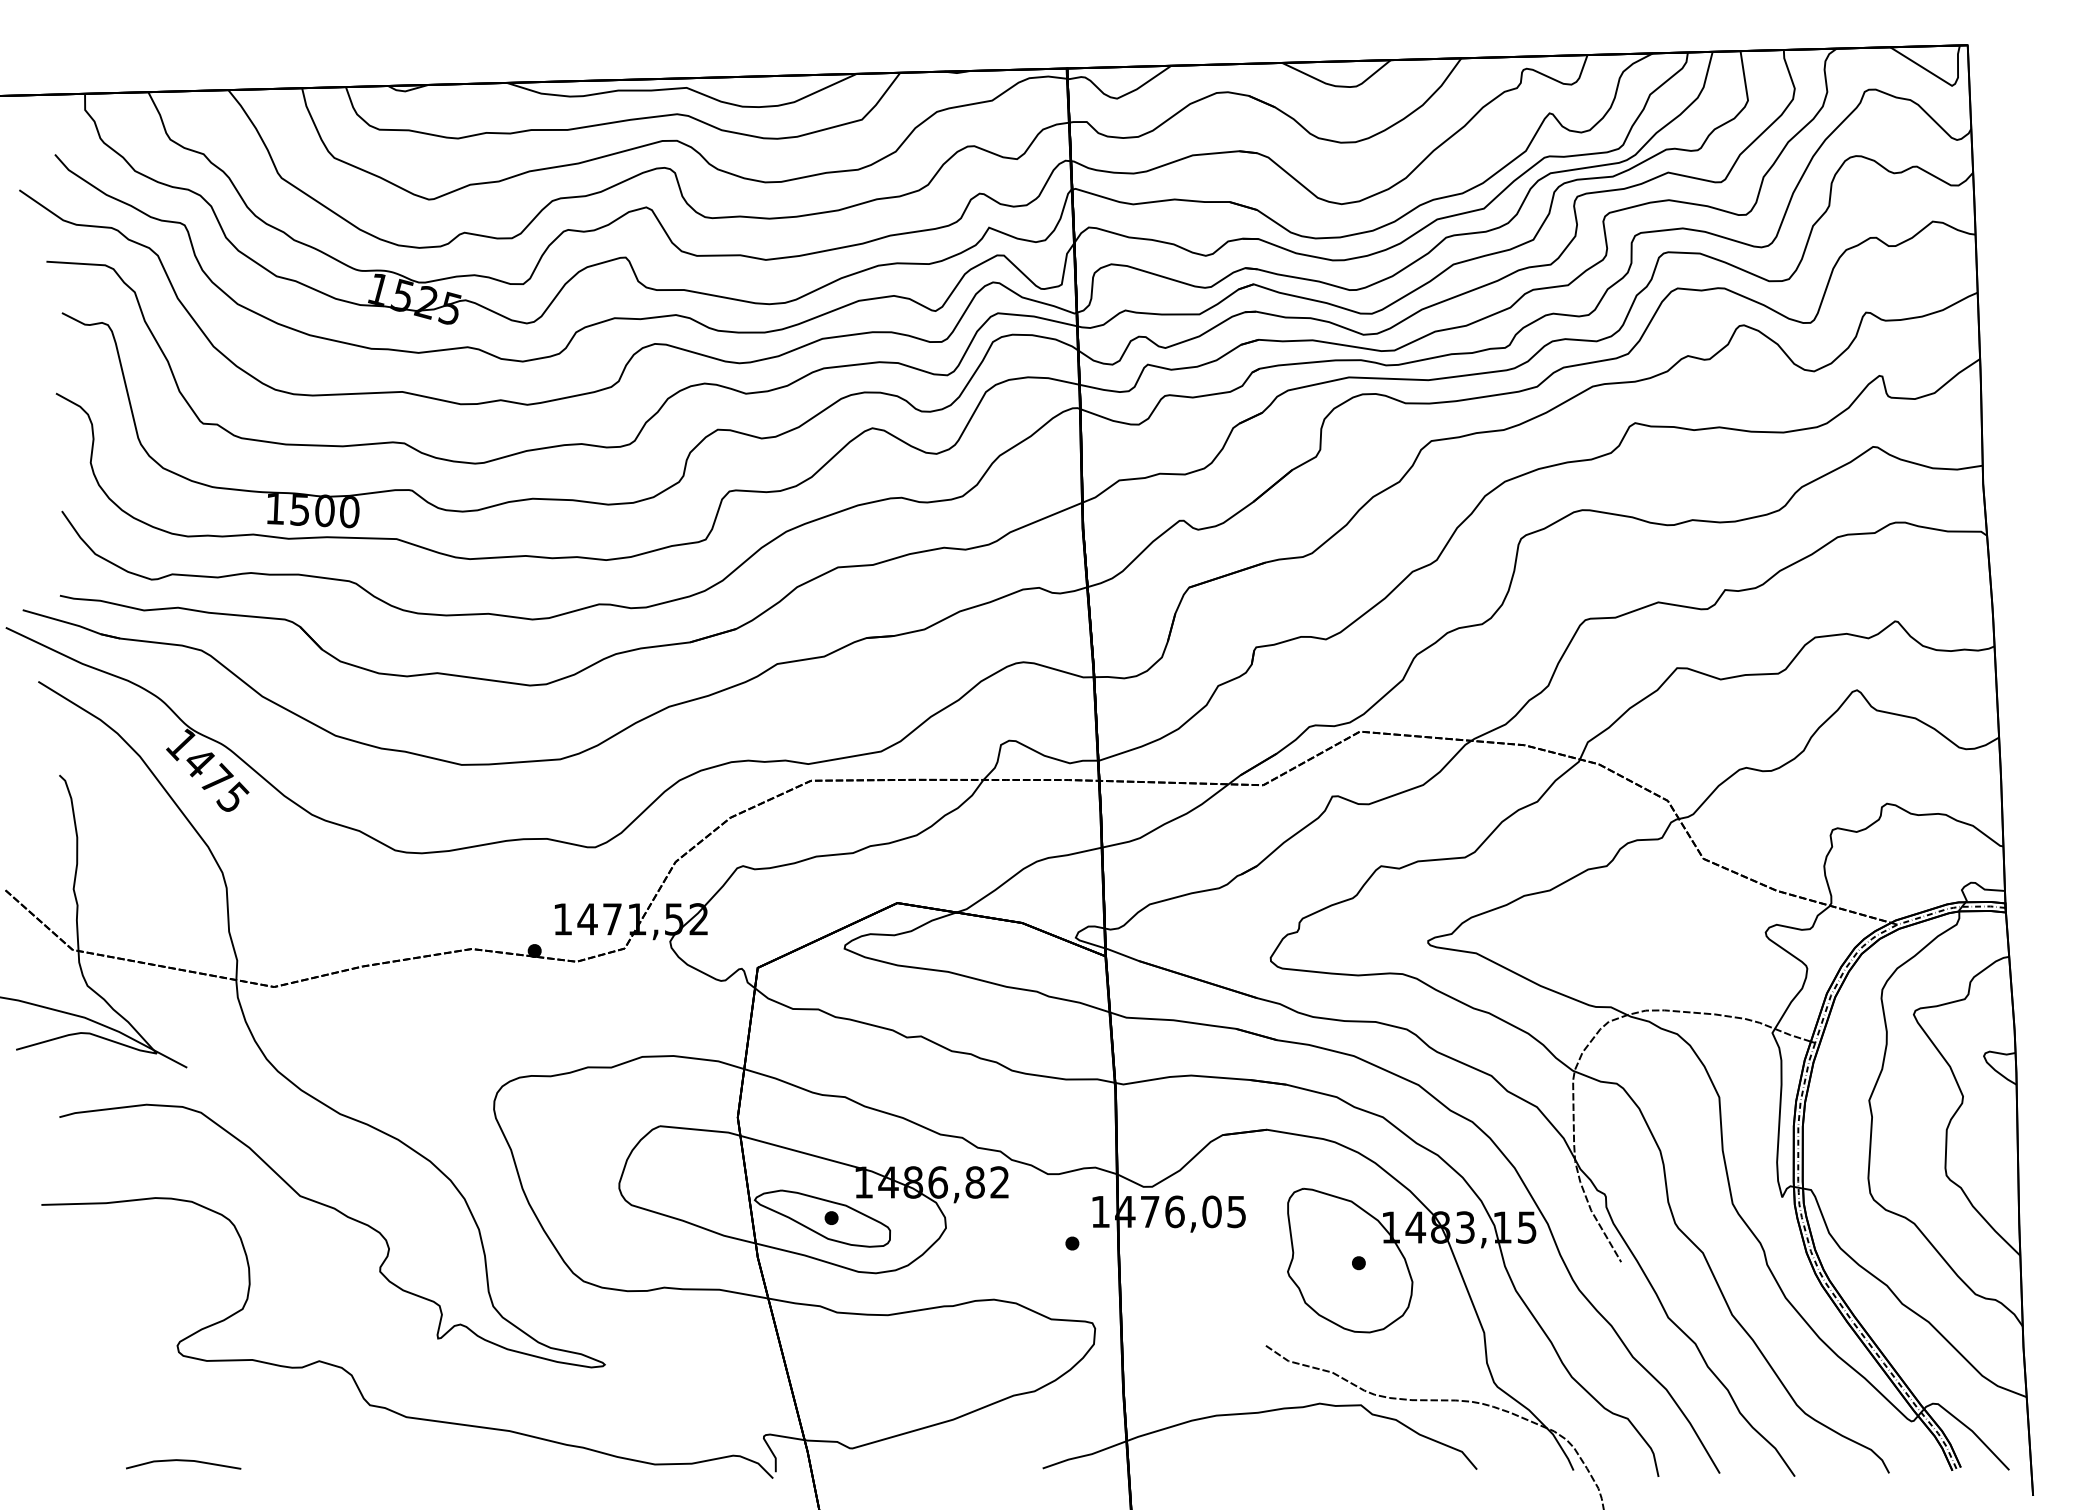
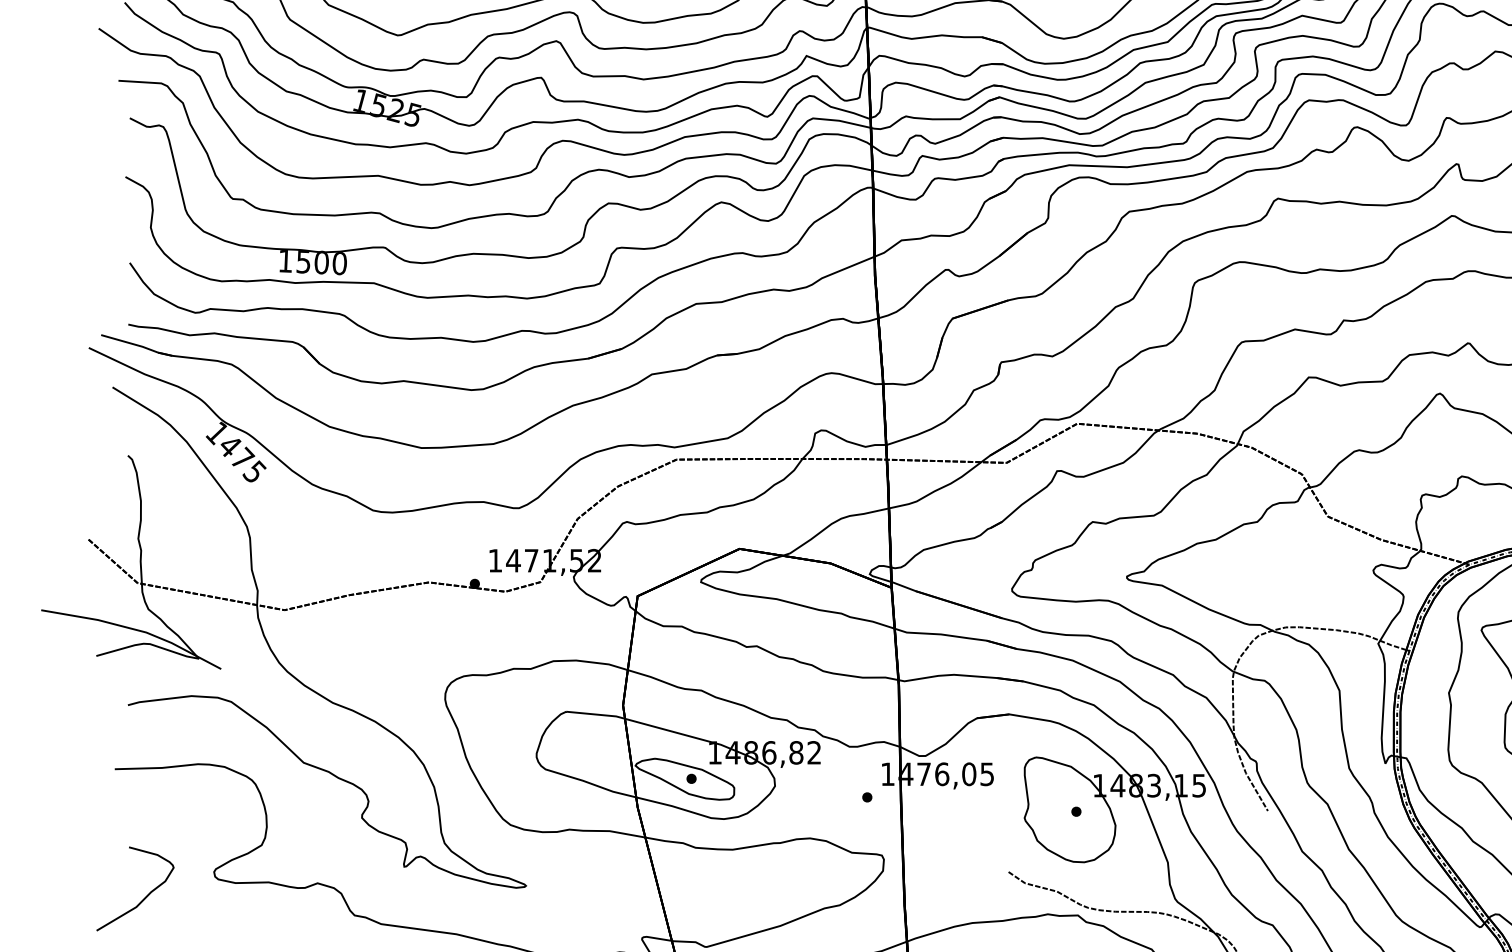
curve: (82, 1380) -> (144, 897), added

